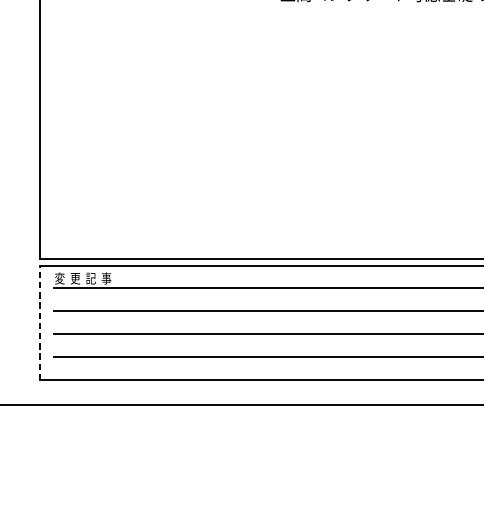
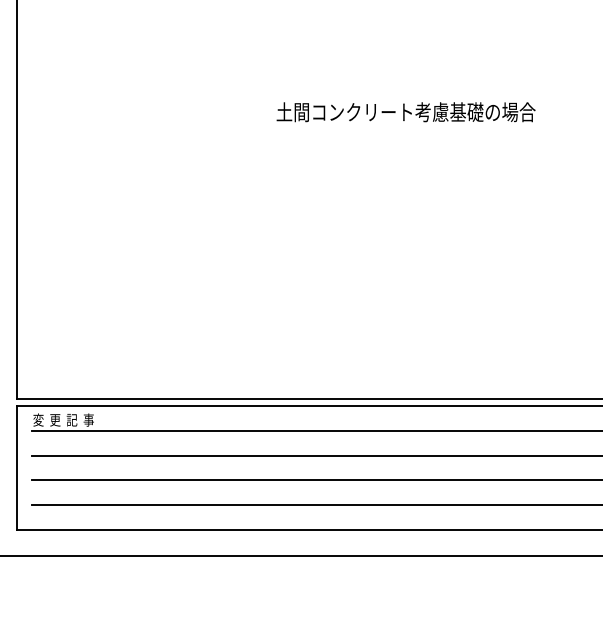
line: (40, 322) -> (17, 467), dashed -> solid

